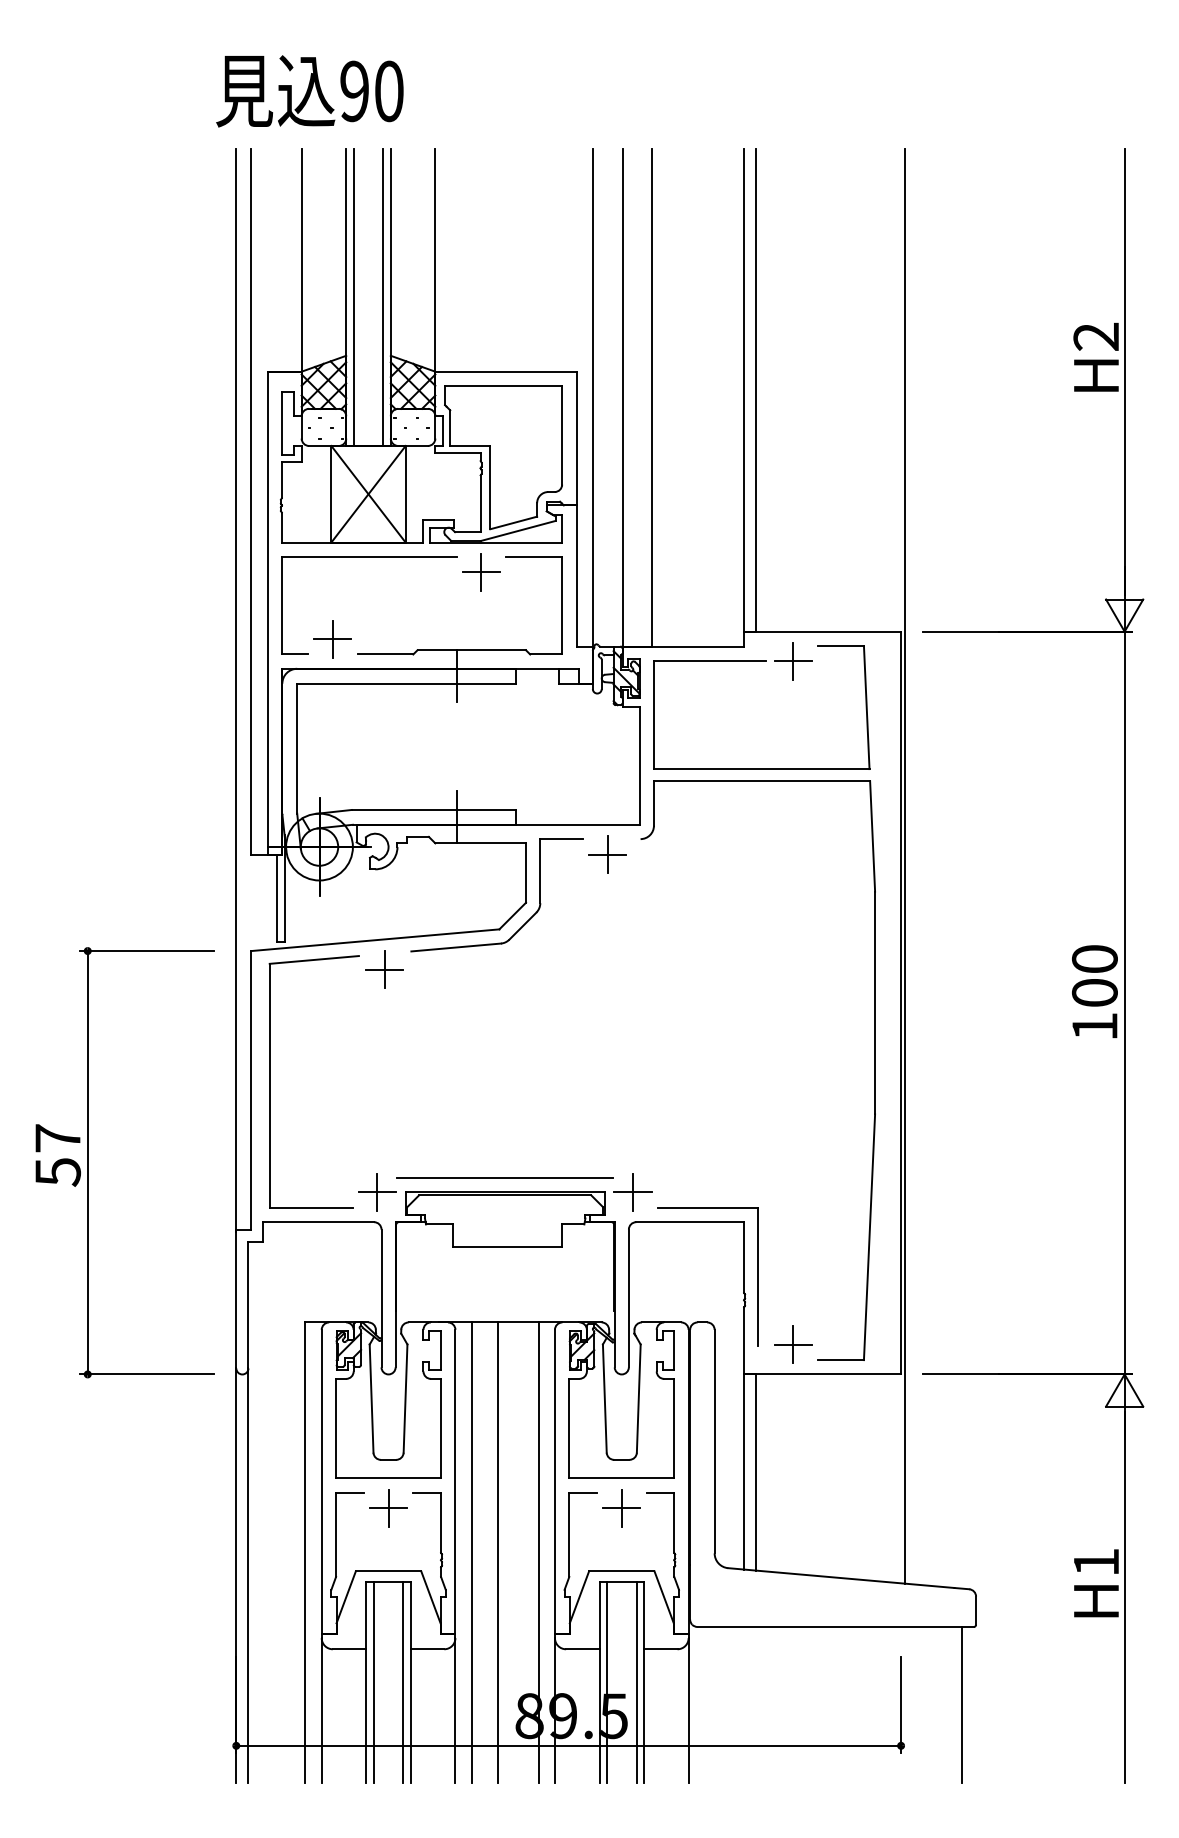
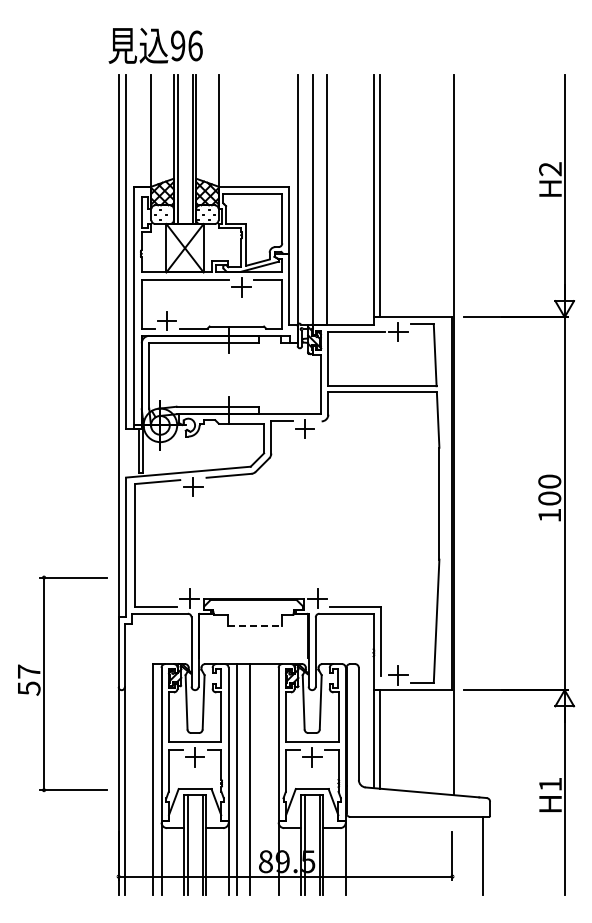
text: (389, 90) -> (195, 45), 90 -> 96
part: (88, 1161) -> (44, 683), moved
line: (504, 1177) -> (253, 591), removed
line: (508, 1247) -> (255, 626), solid -> dashed
line: (538, 1552) -> (270, 779), removed

